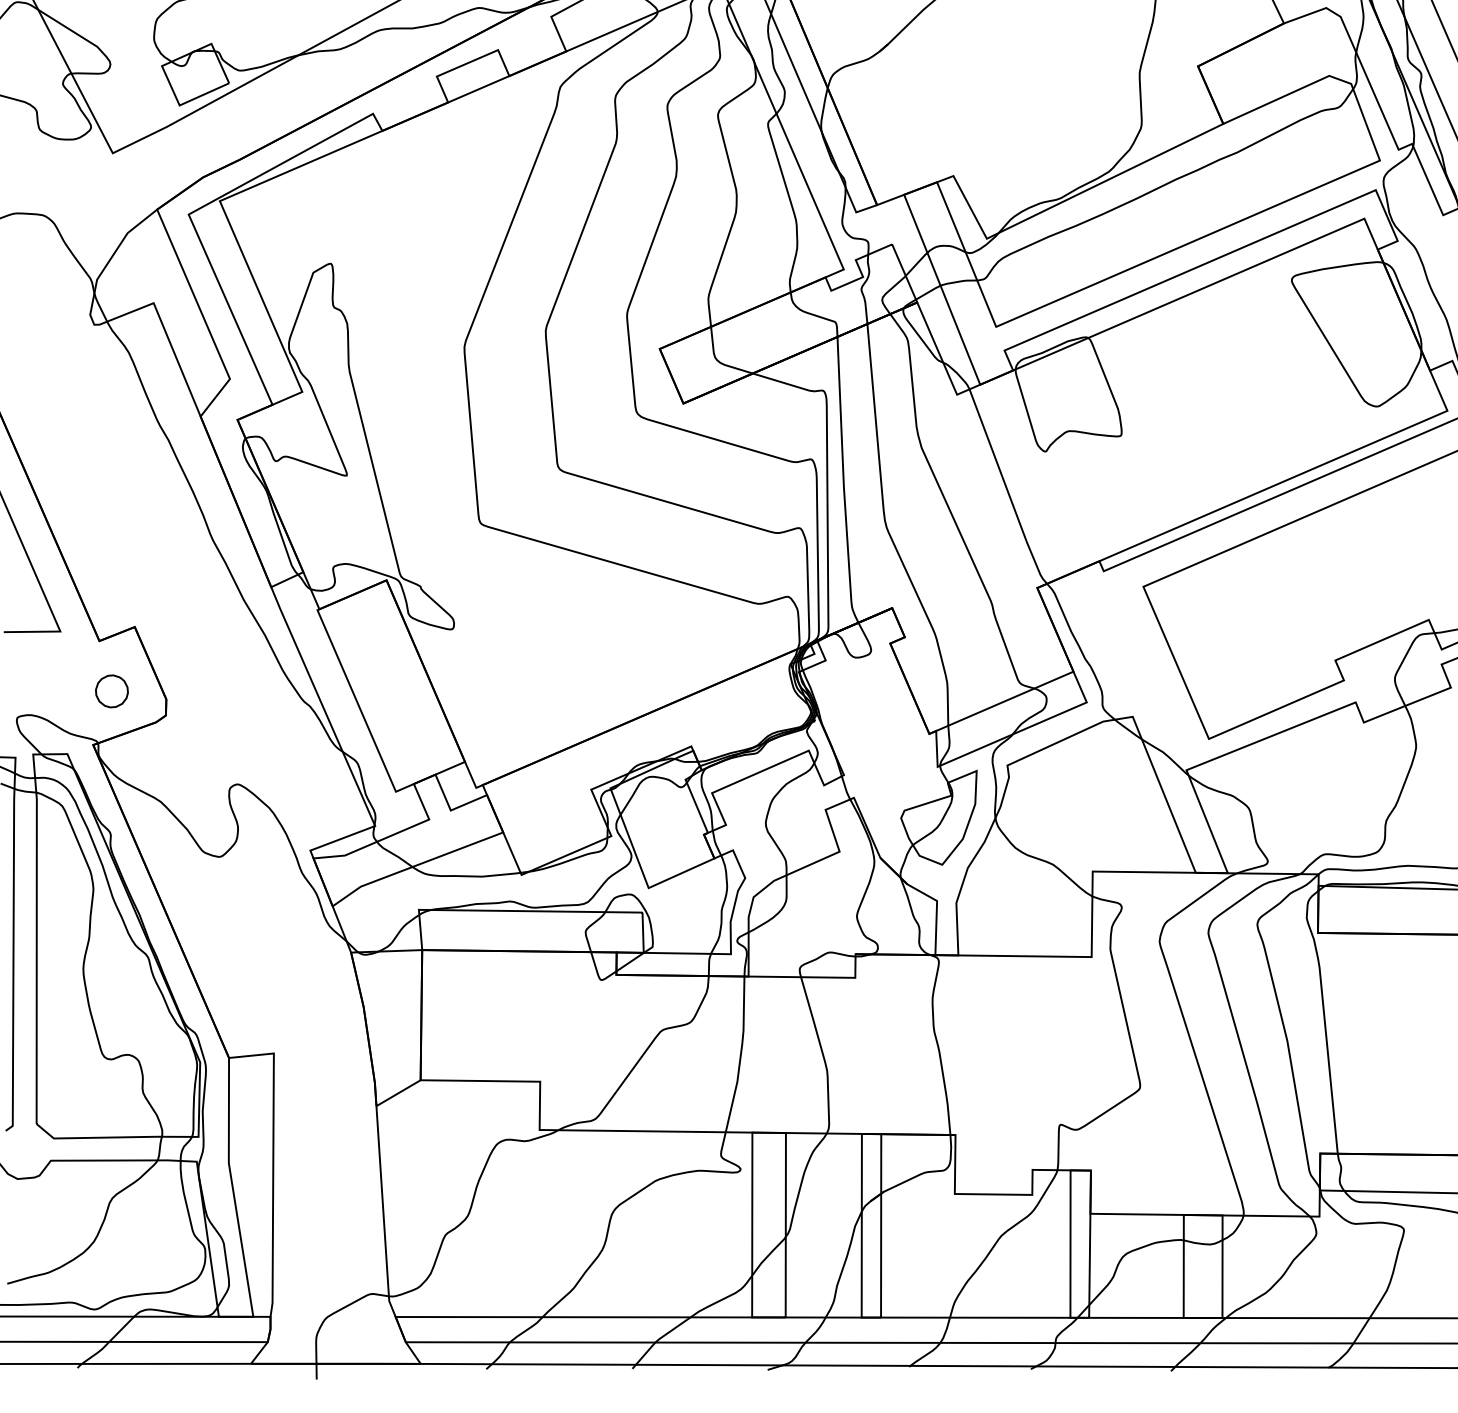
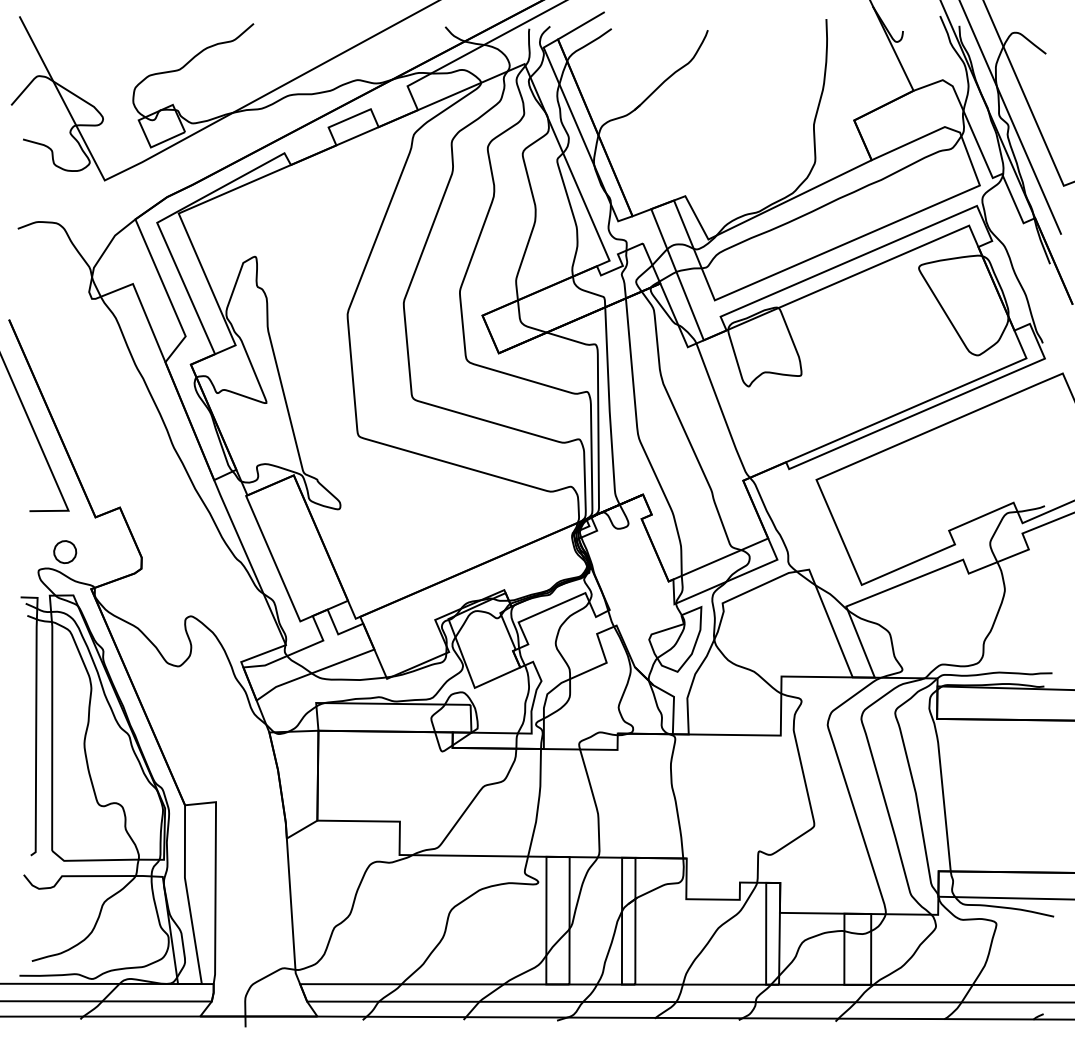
part: (112, 691) -> (65, 552), moved

